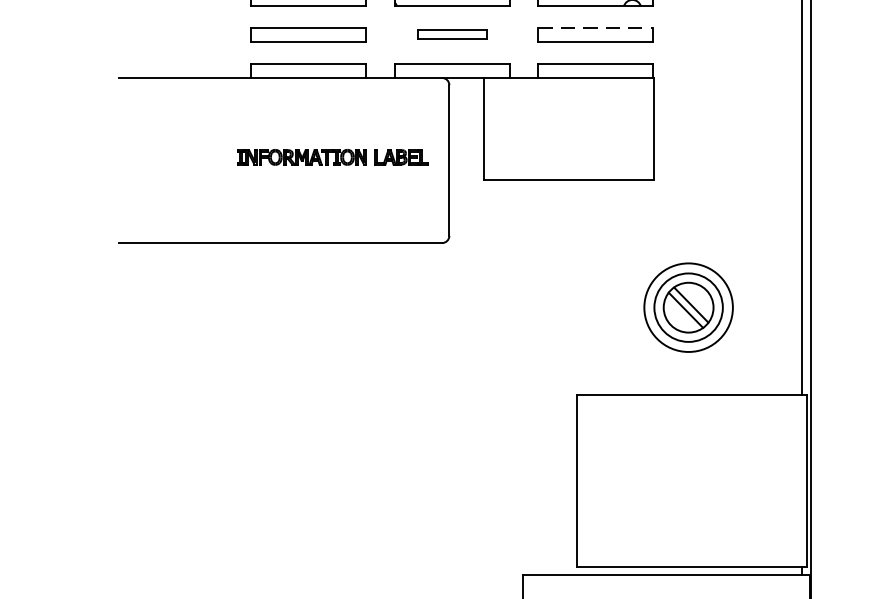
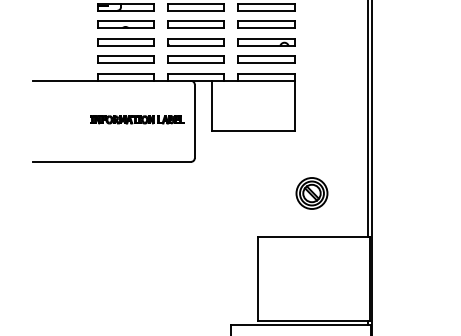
line: (595, 28) -> (266, 56), dashed -> solid
part: (450, 34) -> (195, 59), size x1.67
part: (687, 307) -> (311, 193), size x0.71

